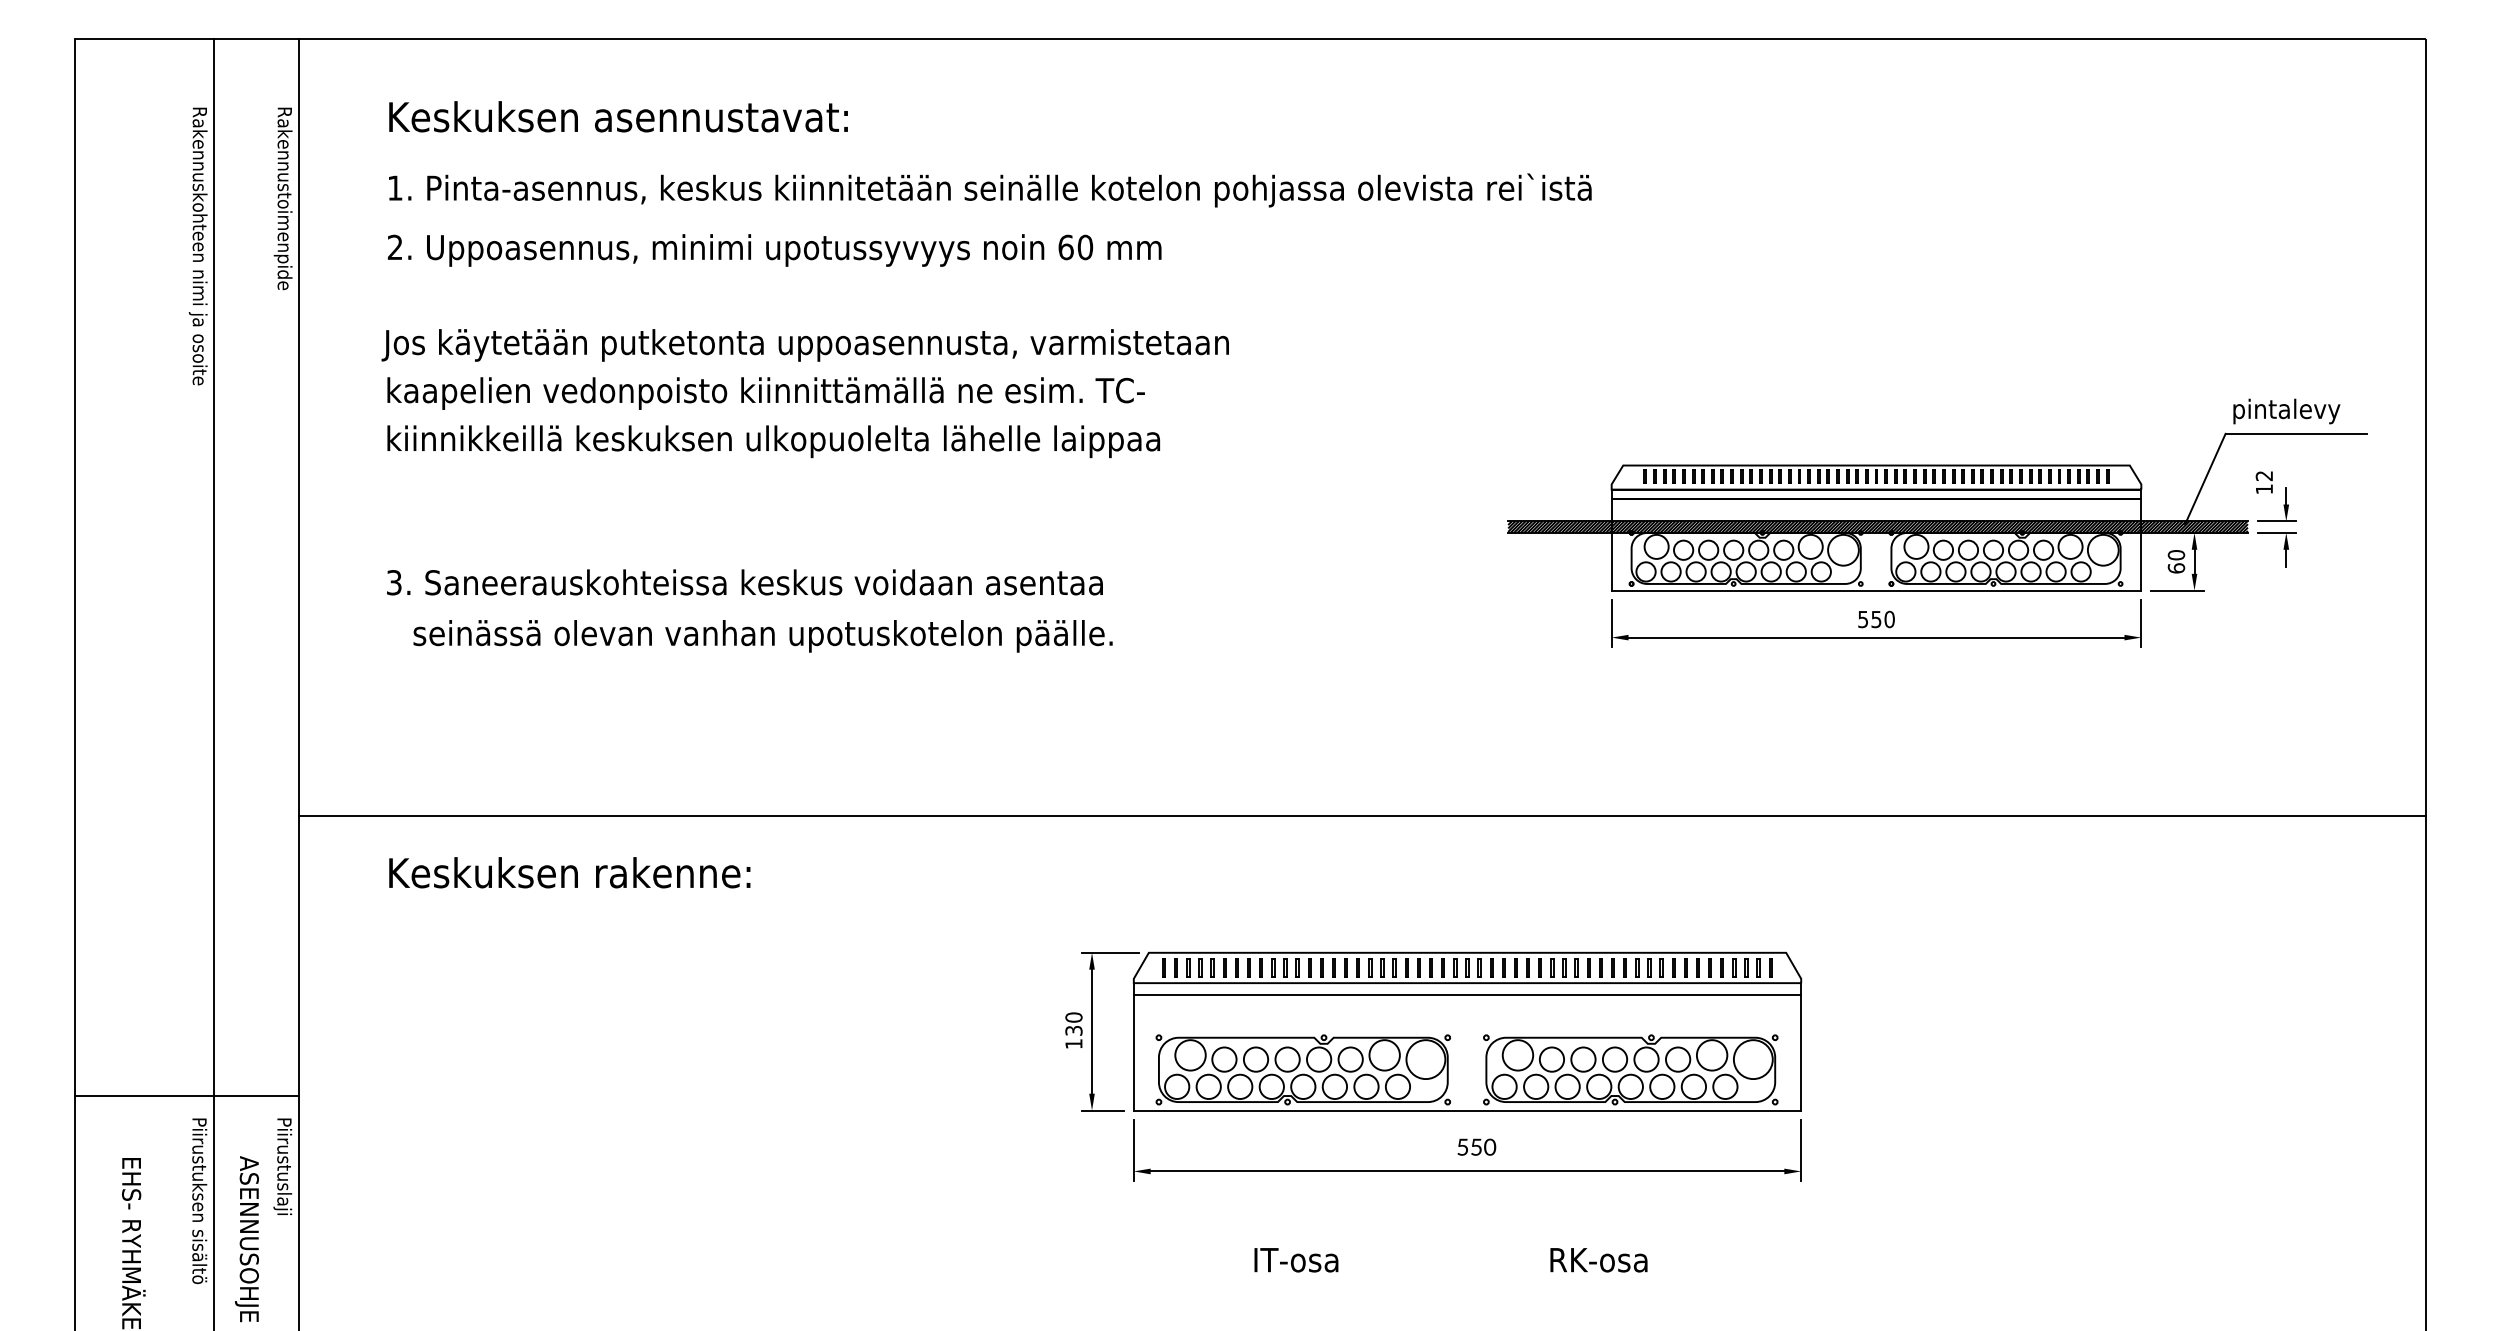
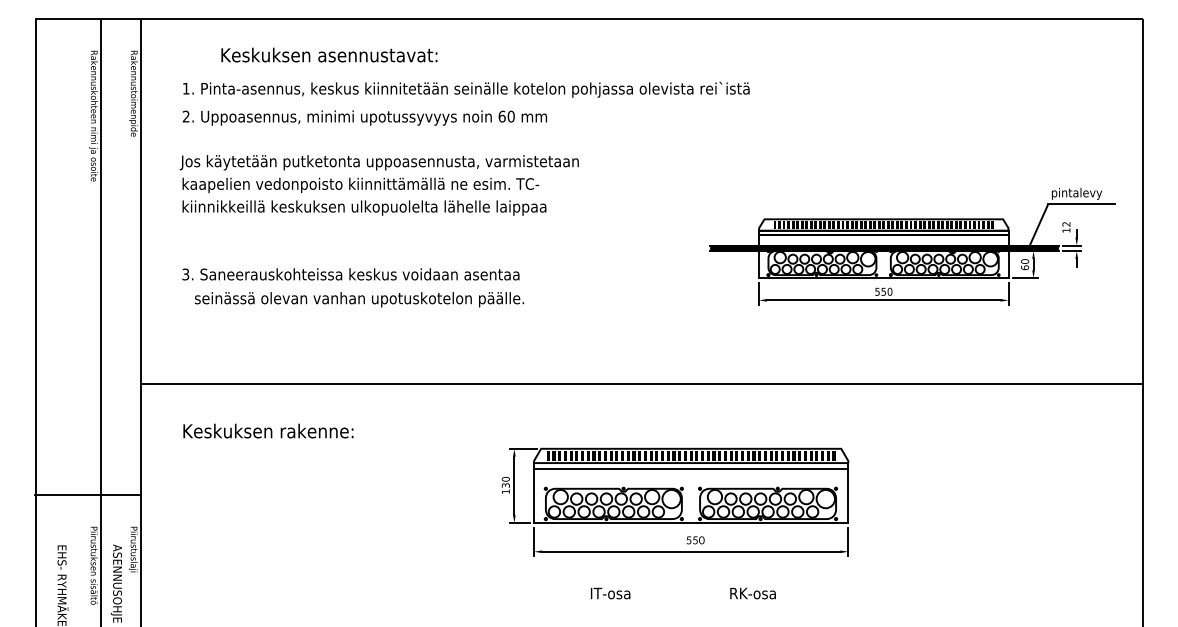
text: (618, 115) -> (329, 54), moved
text: (569, 871) -> (268, 430), moved
line: (185, 1096) -> (87, 495), moved

